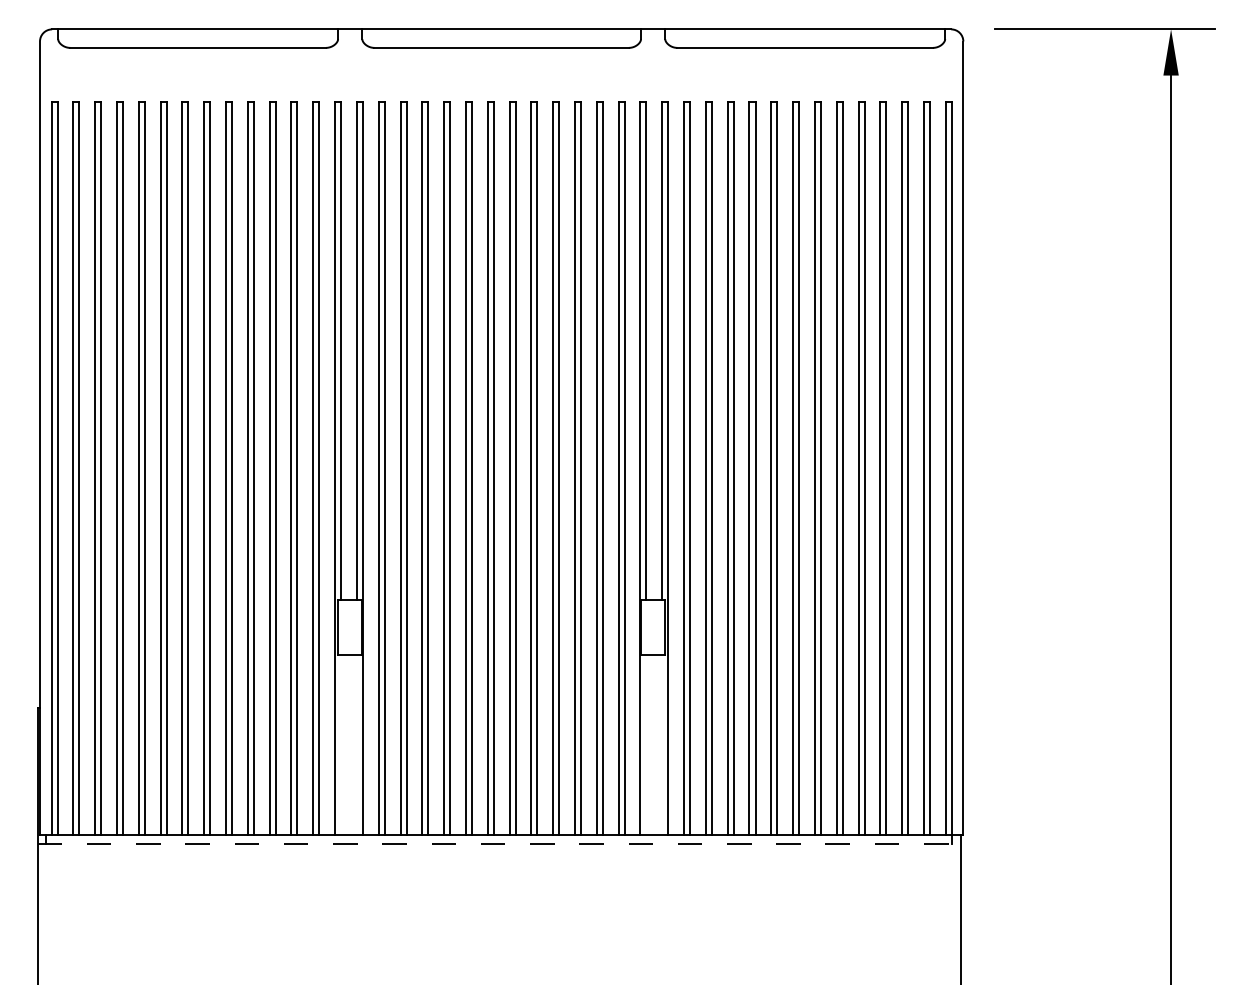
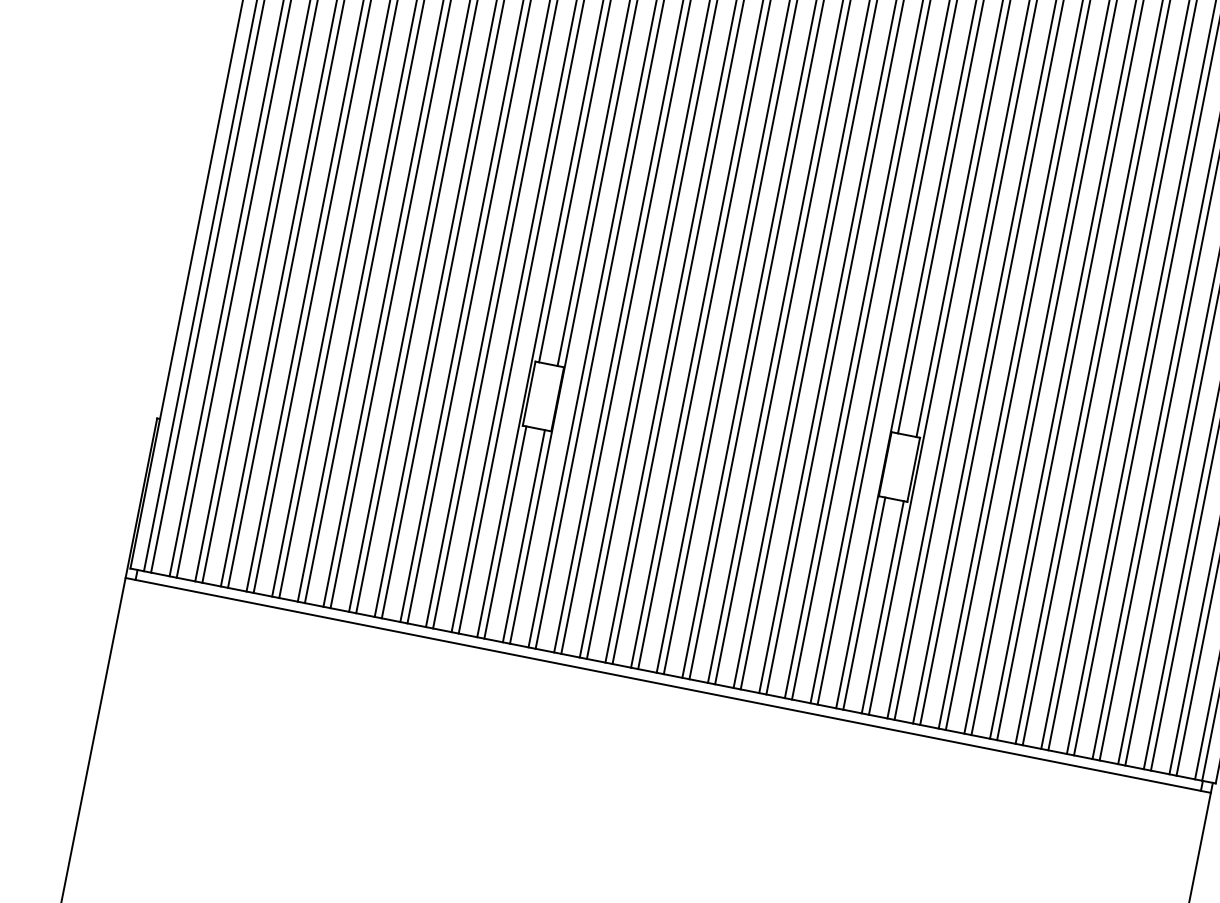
line: (341, 744) -> (505, 532), added
line: (356, 744) -> (523, 535), added
line: (646, 744) -> (864, 603), added
line: (662, 744) -> (883, 606), added
line: (499, 843) -> (668, 685), dashed -> solid

